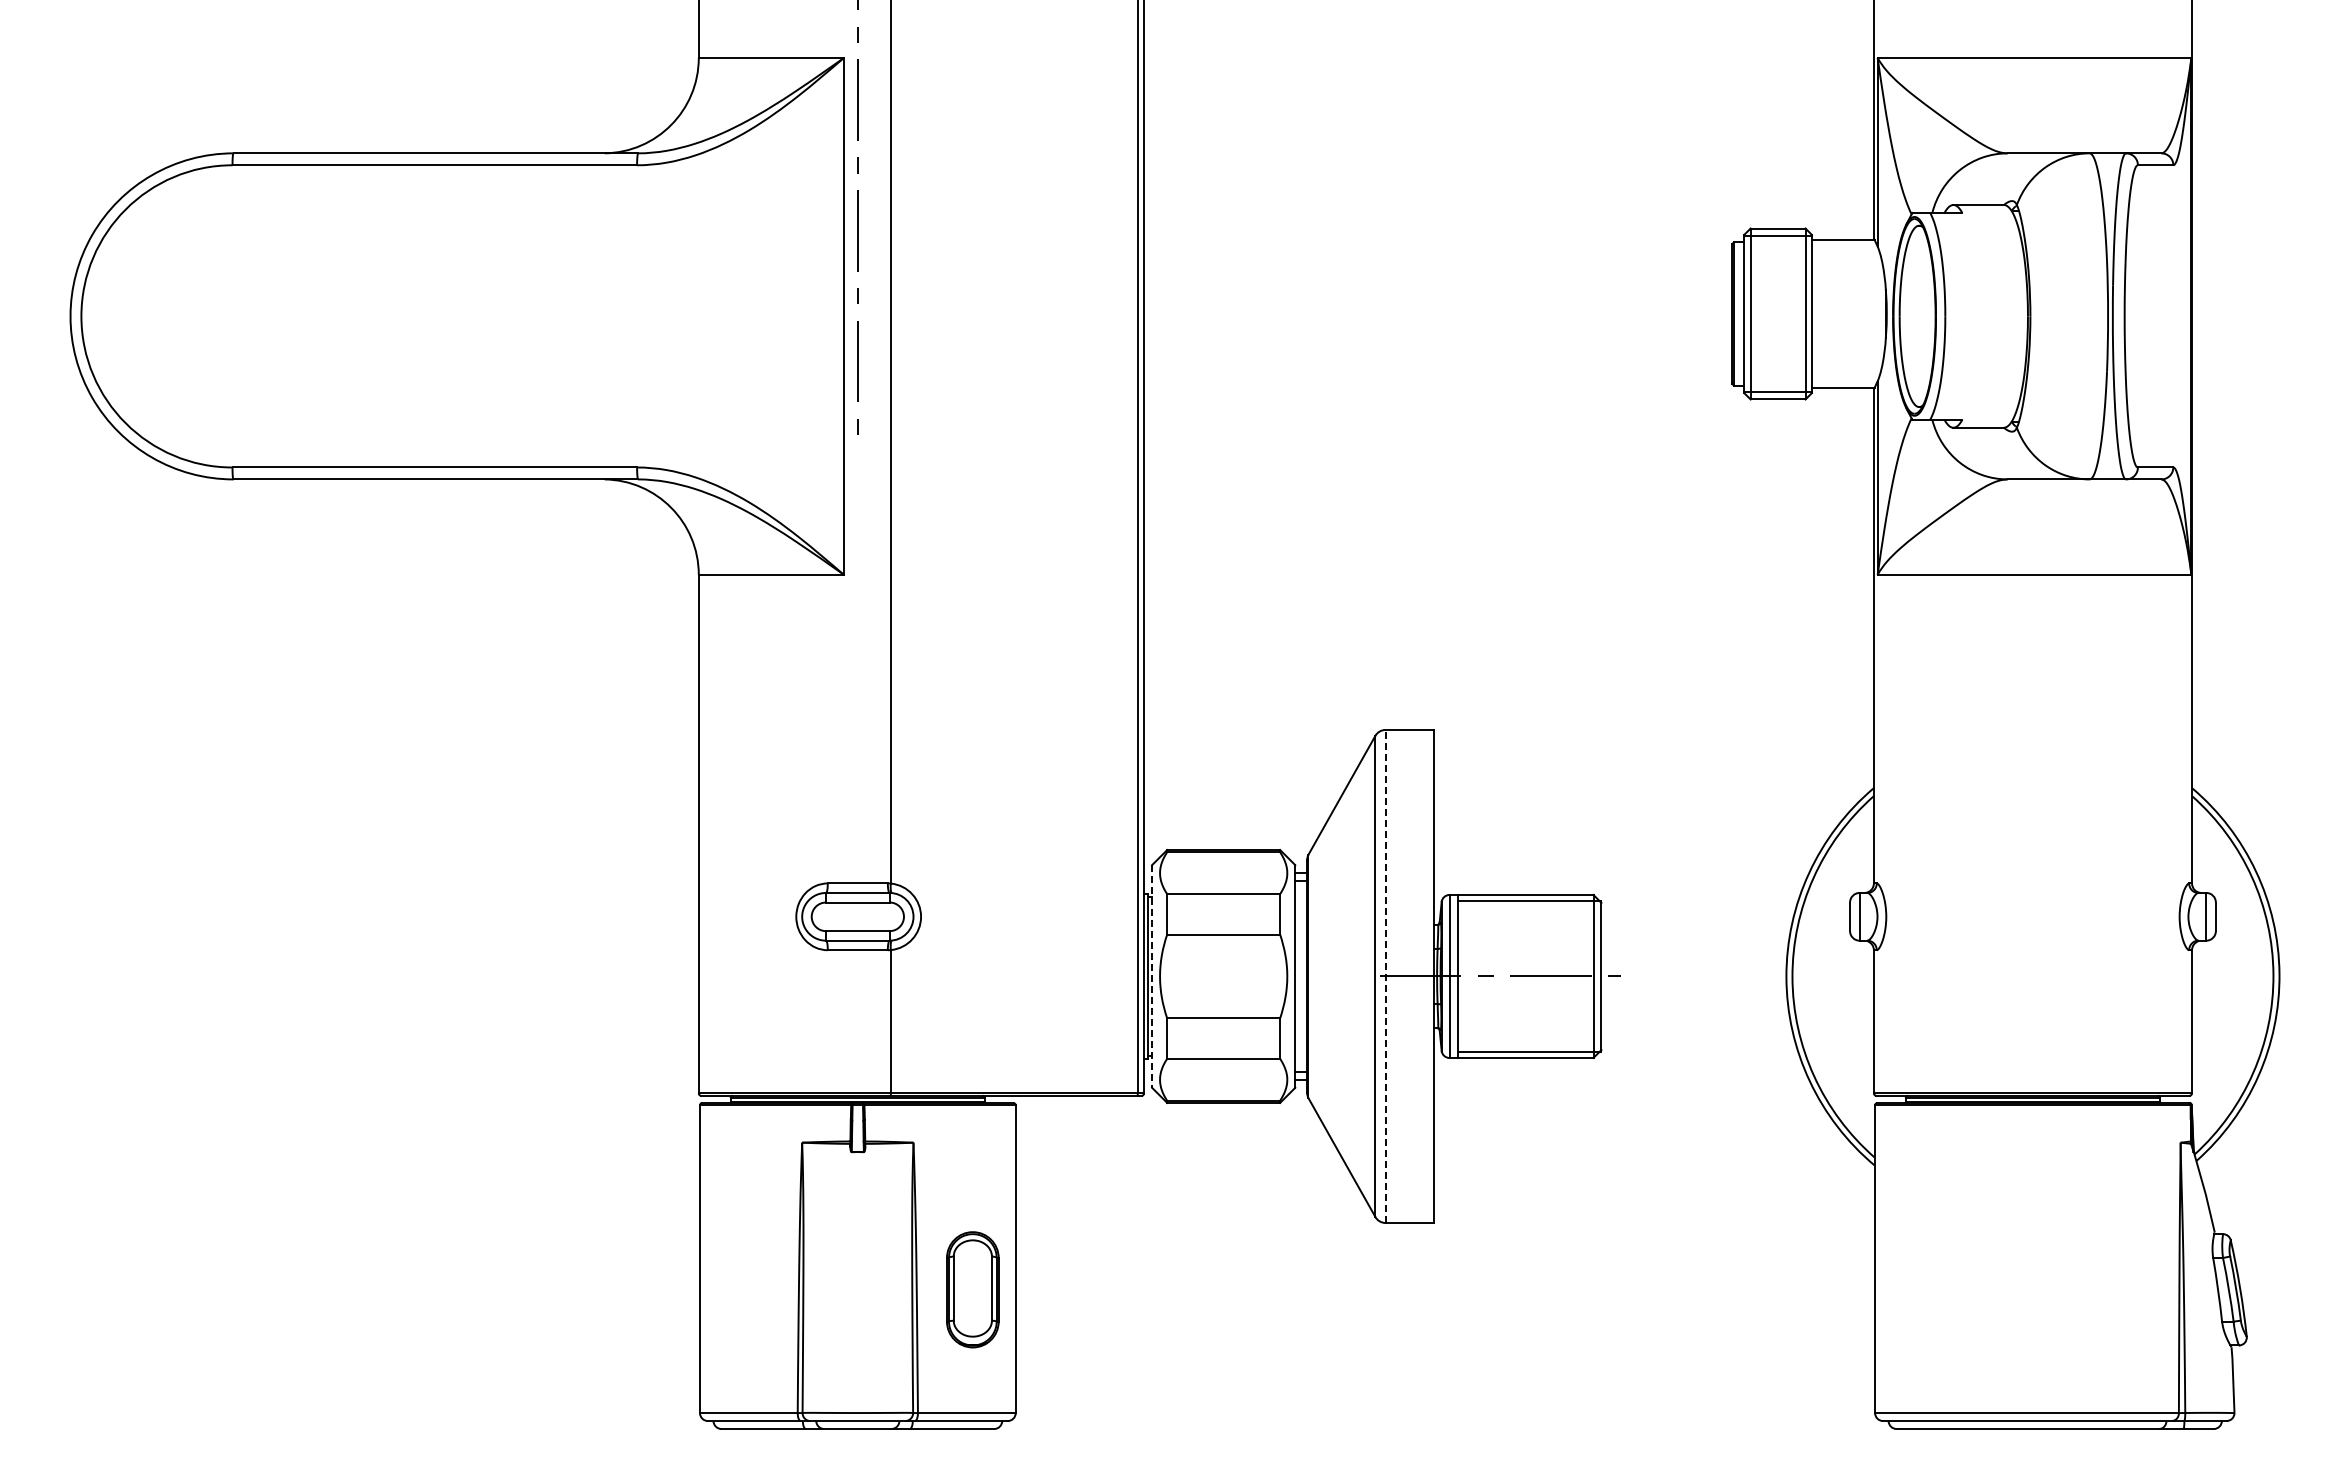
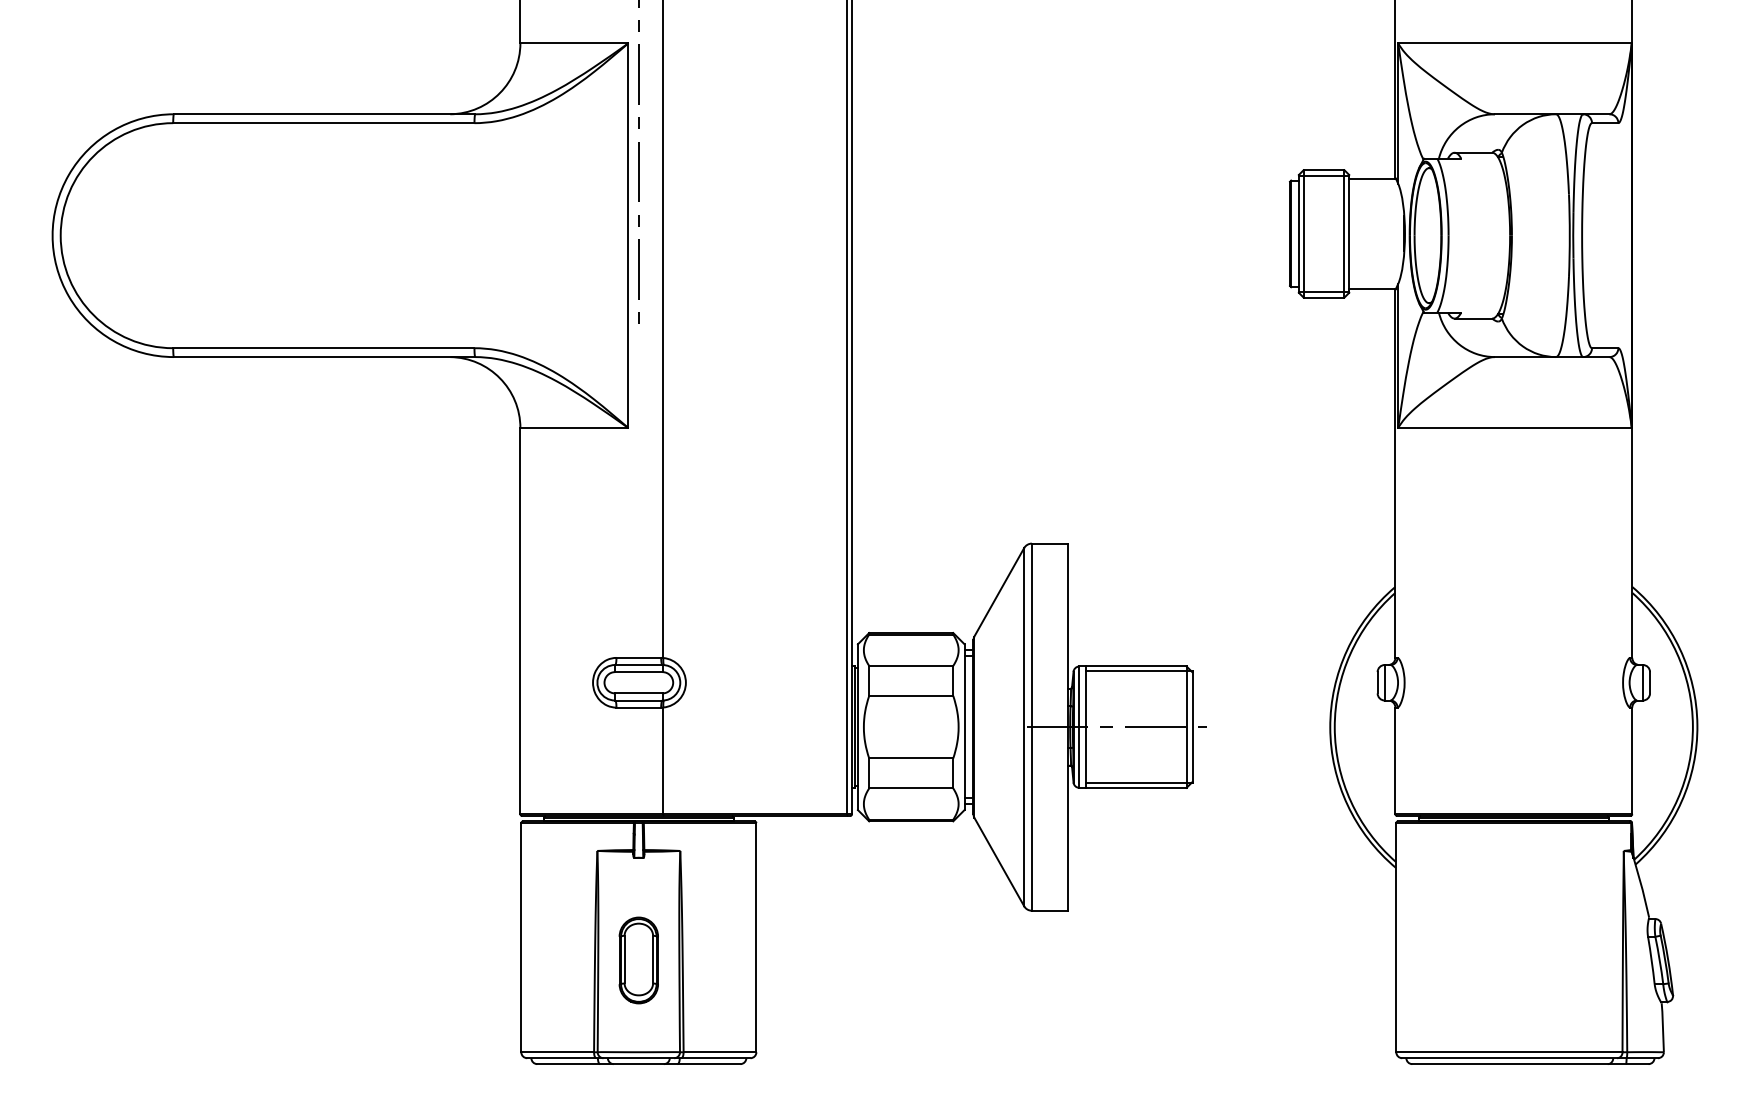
line: (1152, 976) -> (858, 727), dashed -> solid
line: (1385, 976) -> (1031, 727), dashed -> solid
part: (972, 1289) -> (638, 960), moved

